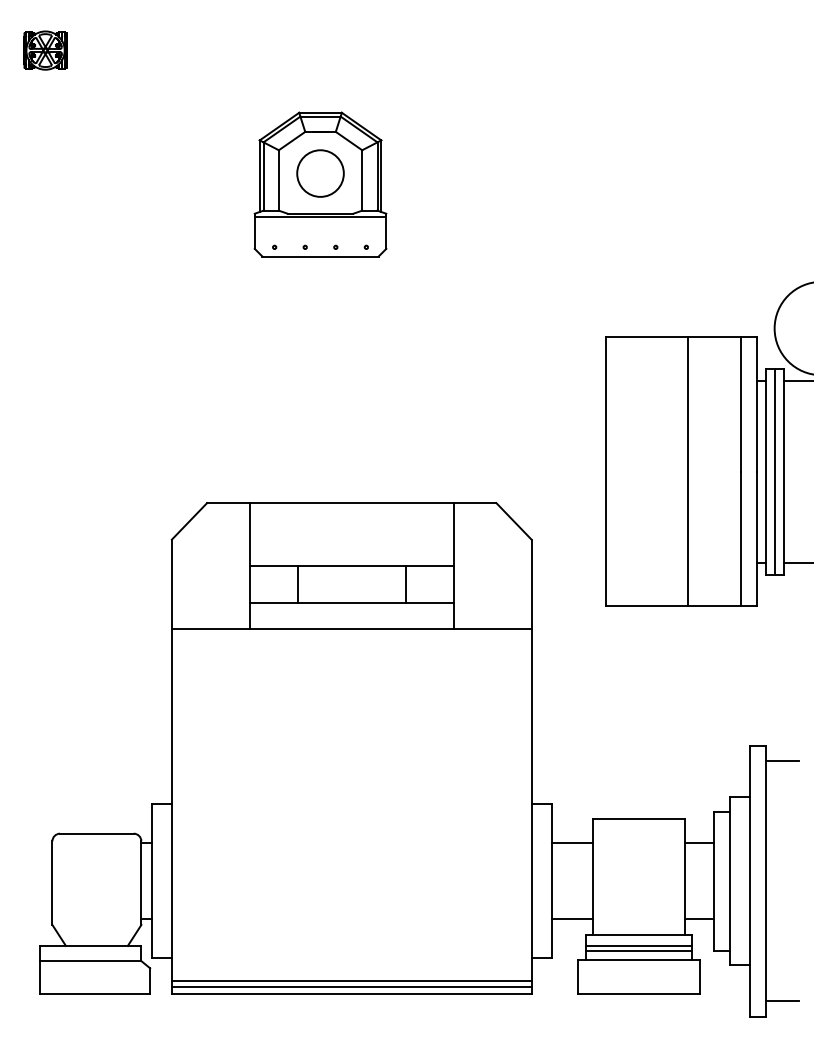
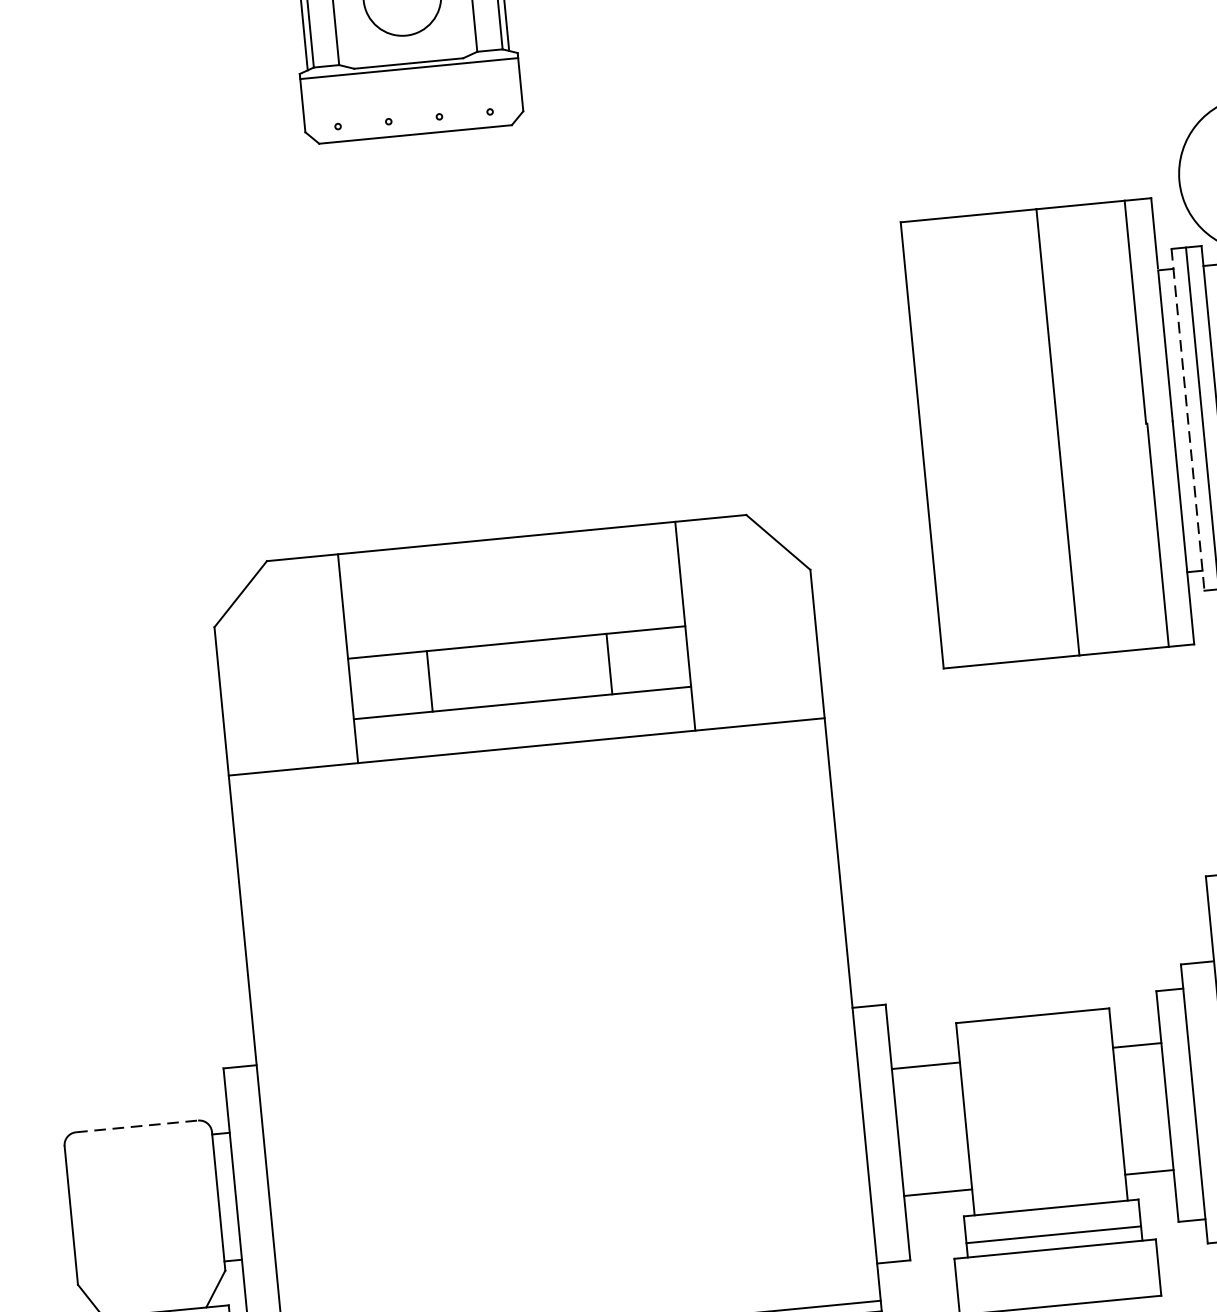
line: (766, 472) -> (1188, 421), solid -> dashed
line: (96, 833) -> (136, 1126), solid -> dashed
line: (638, 945) -> (1052, 1225), removed

